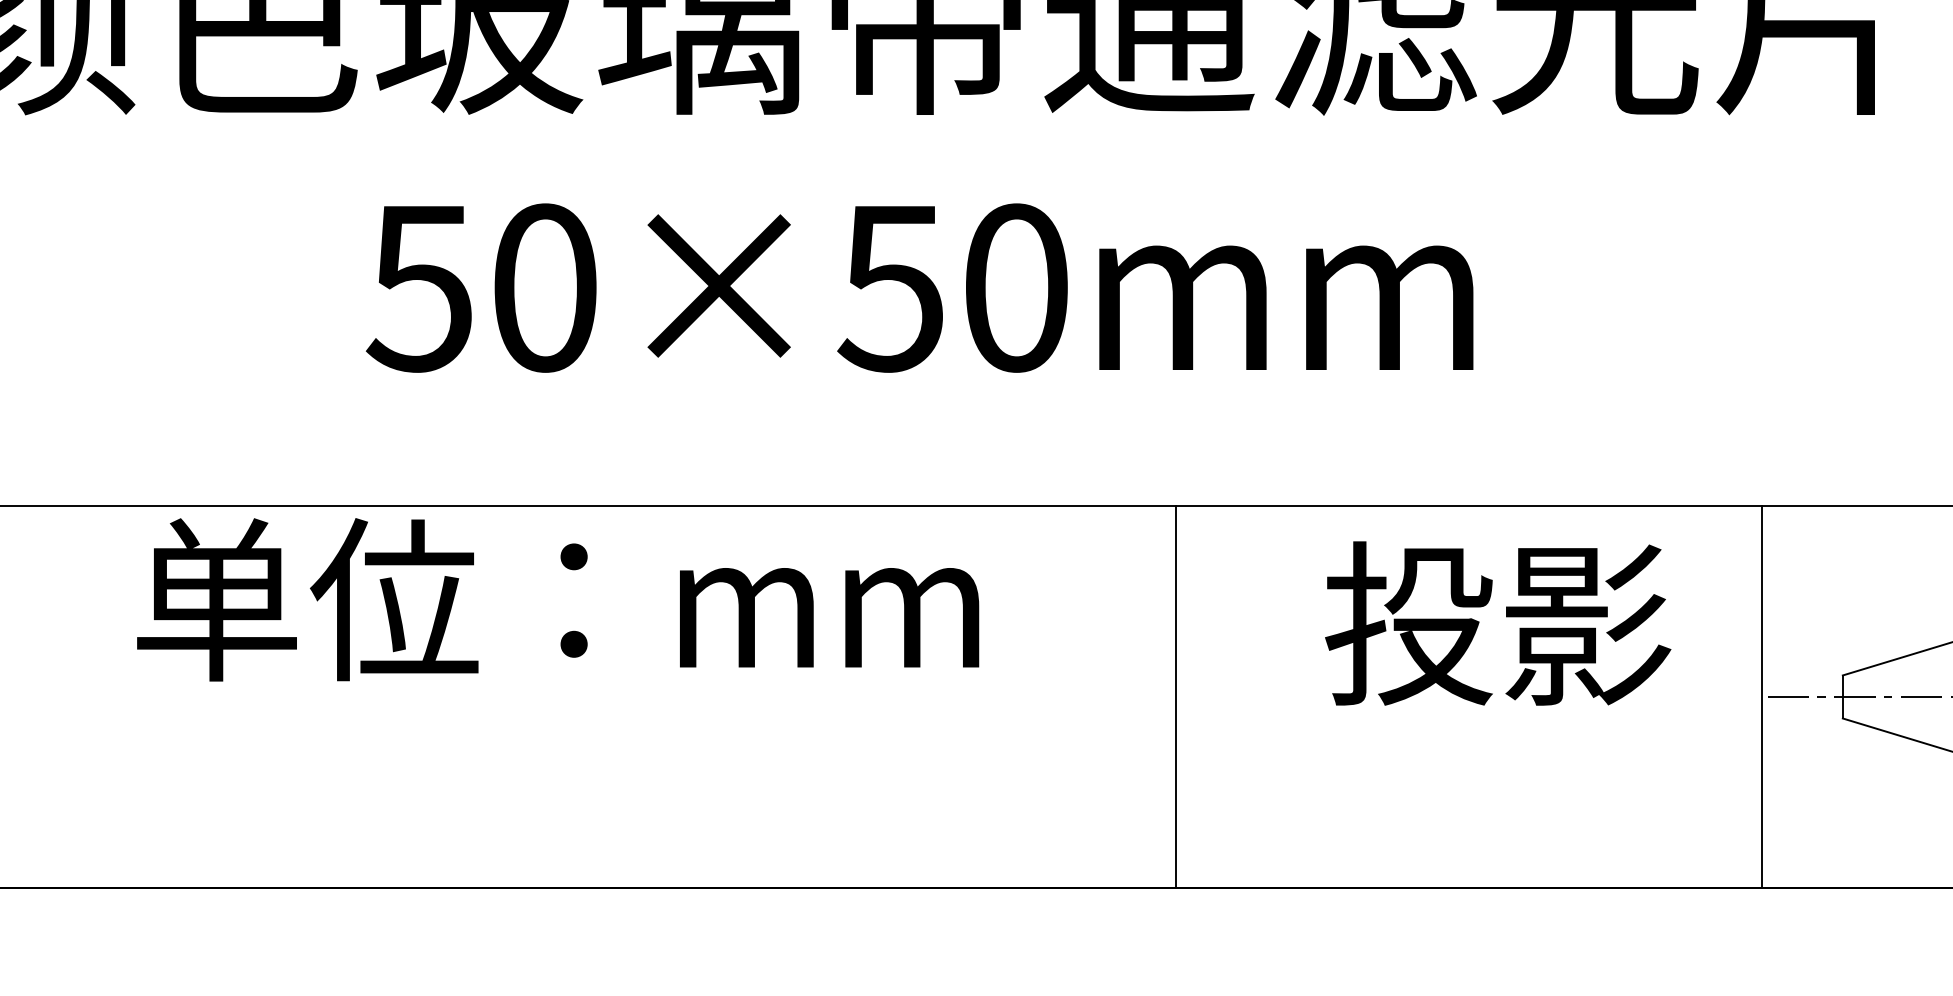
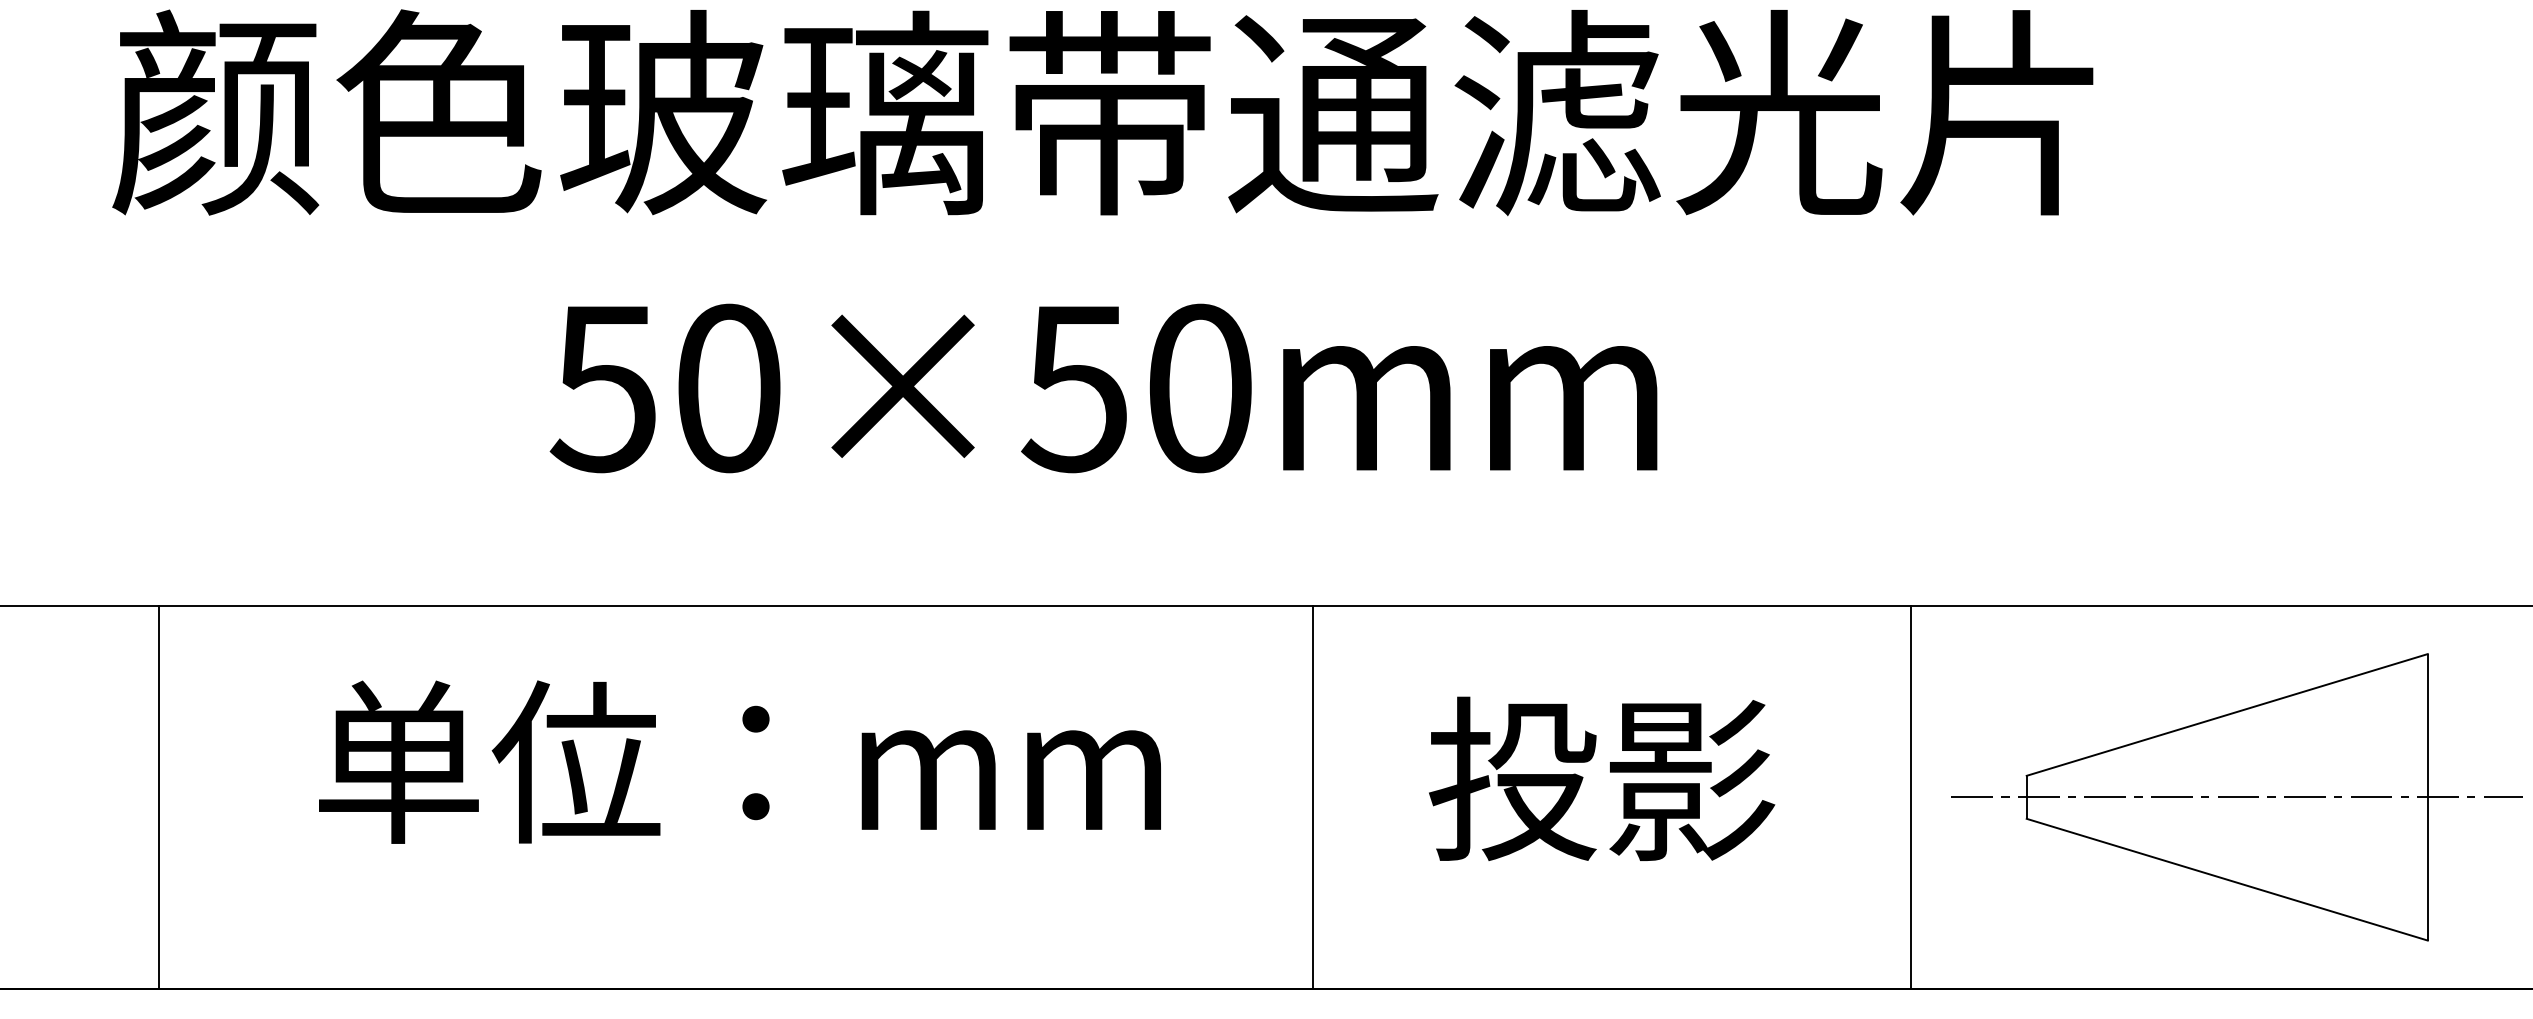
text: (557, 599) -> (739, 761), moved
text: (1498, 623) -> (1602, 778), moved
line: (1176, 697) -> (1313, 797), moved
line: (1762, 697) -> (1911, 797), moved

